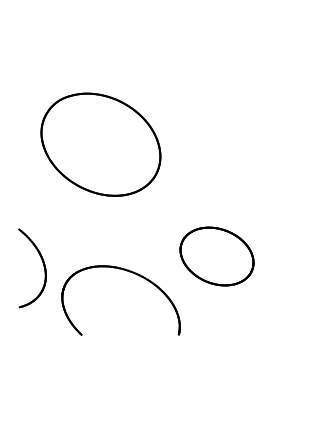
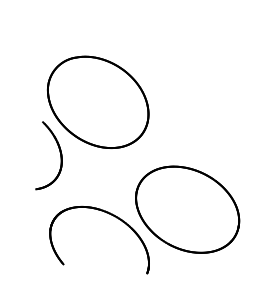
part: (216, 256) -> (187, 209), size x1.67
part: (42, 263) -> (59, 153), moved

